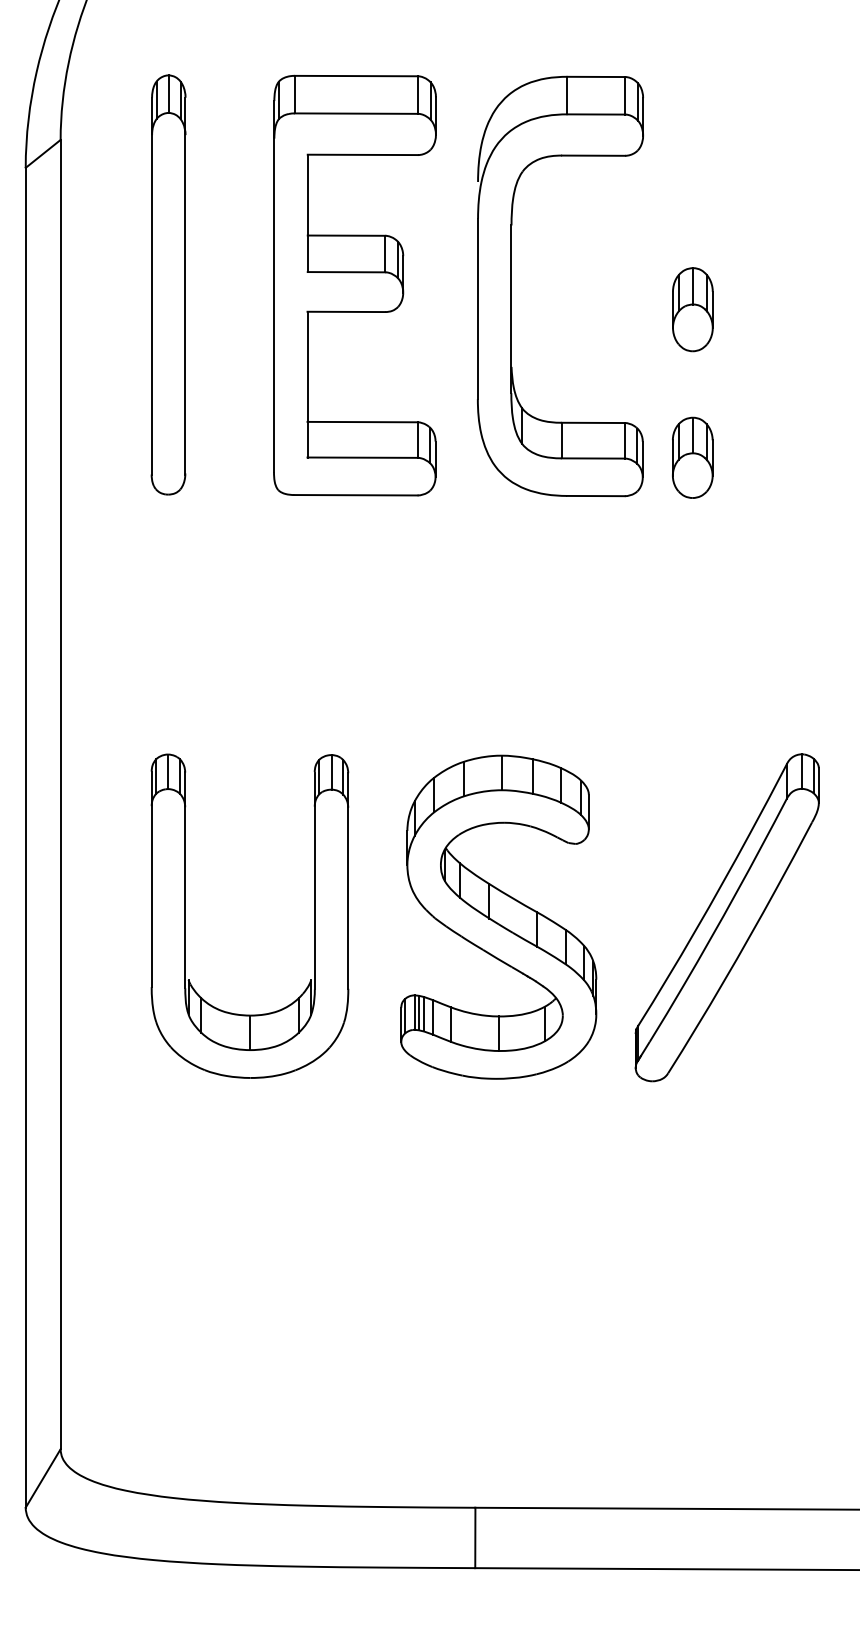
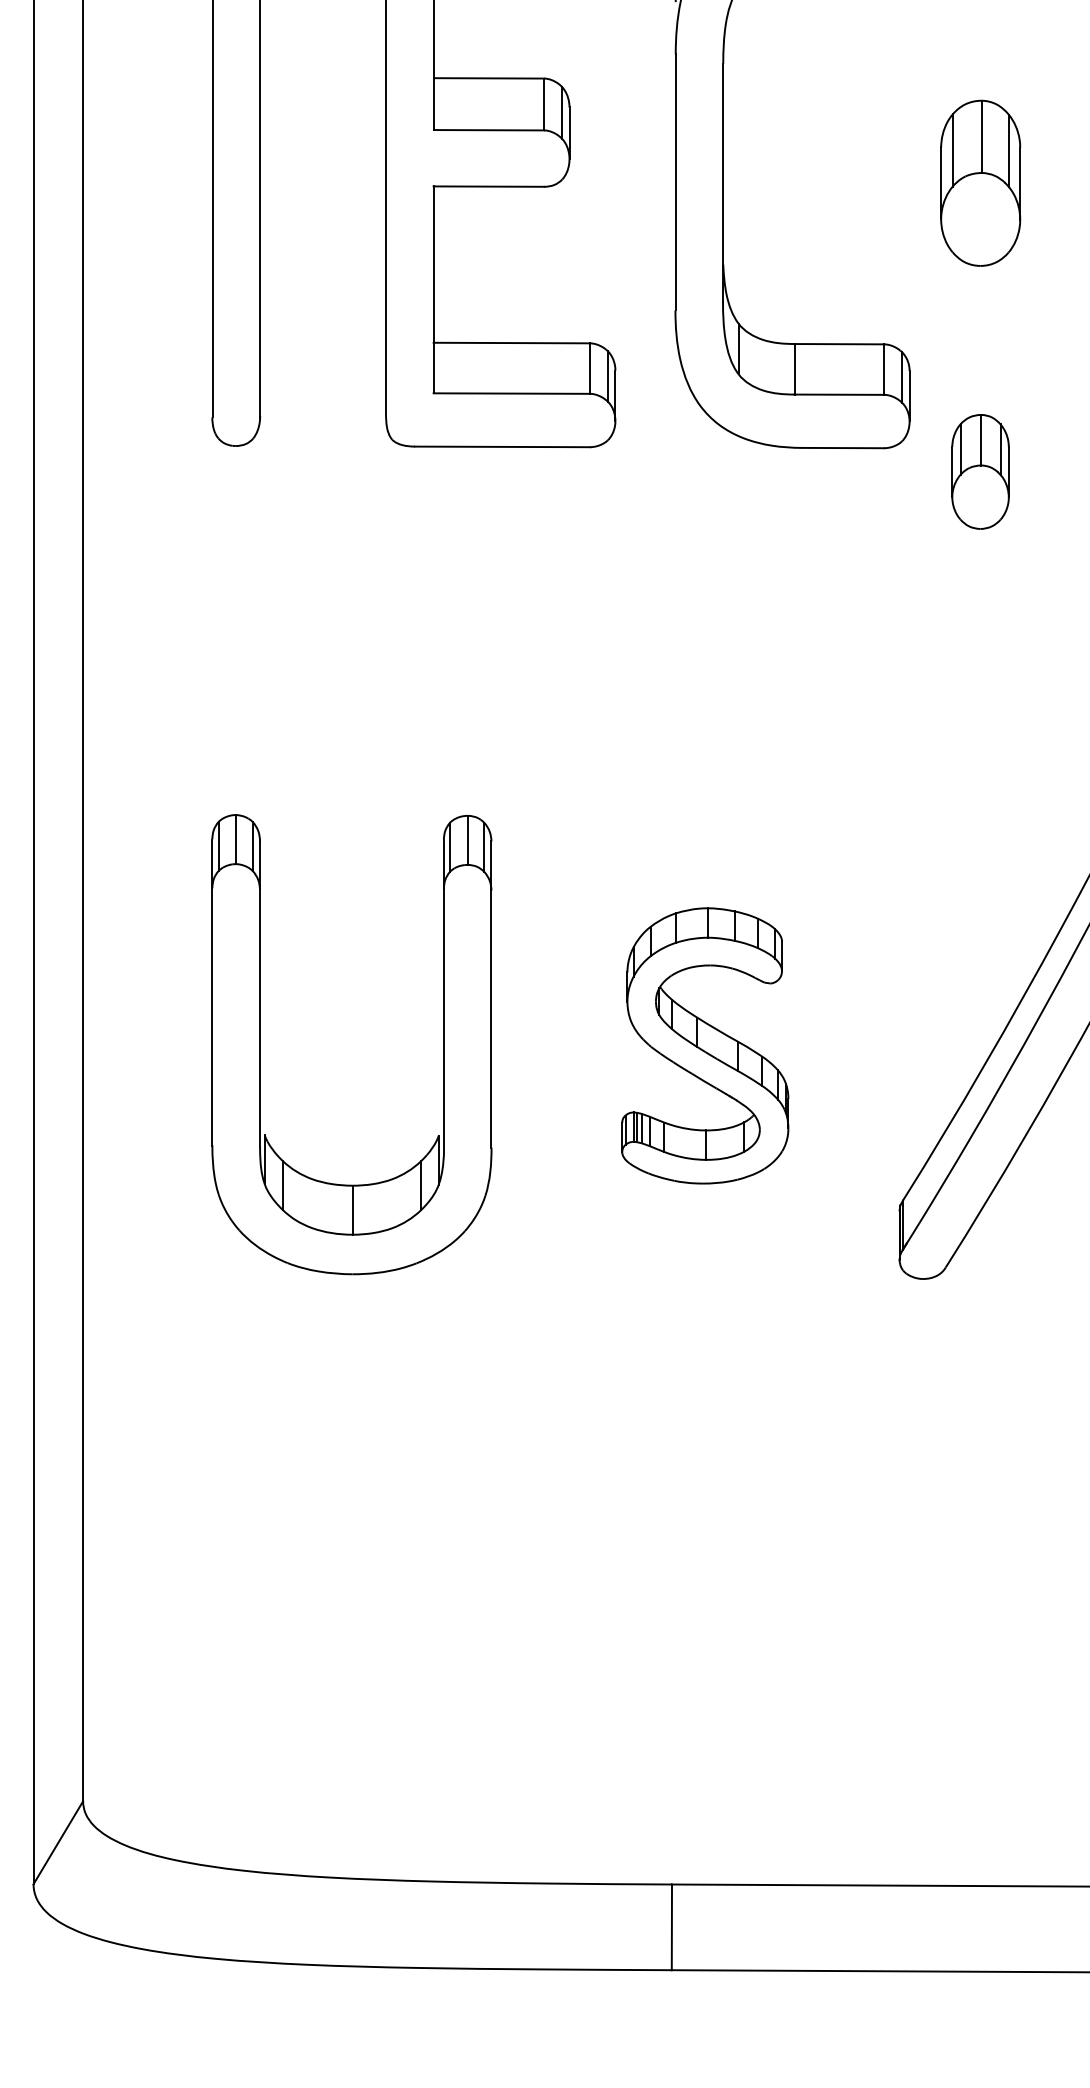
part: (692, 309) -> (980, 183), size x1.4
part: (692, 457) -> (980, 471), moved
part: (498, 916) -> (704, 1045), size x0.6

